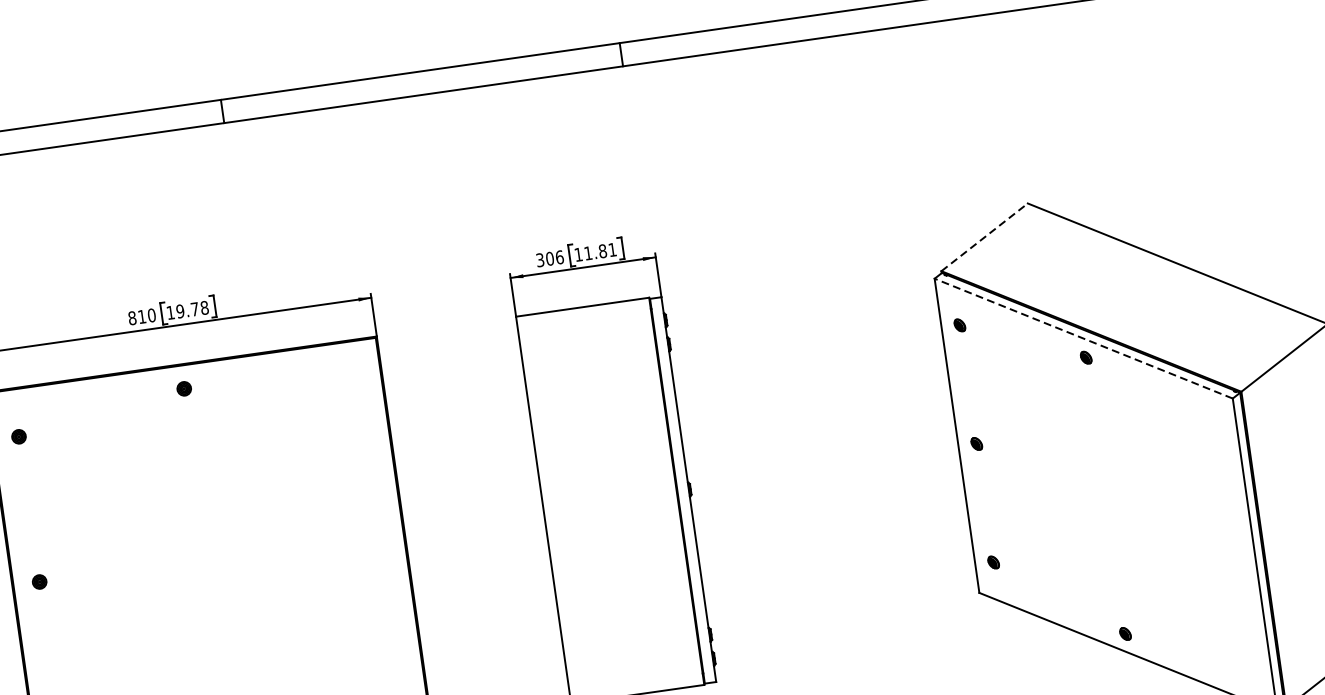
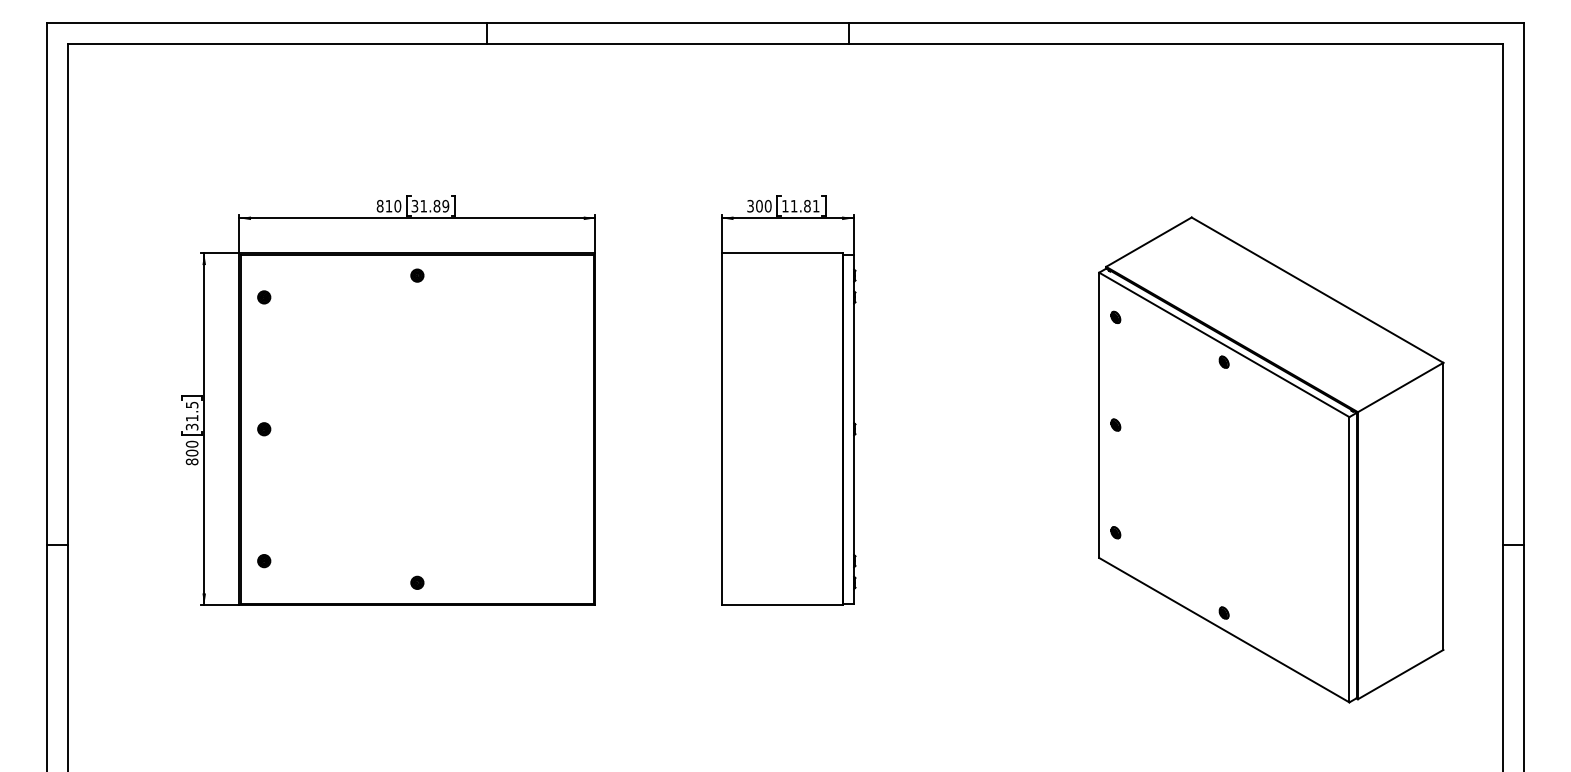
line: (985, 236) -> (1149, 241), dashed -> solid
text: (560, 257) -> (768, 206), 306 -> 300
text: (187, 309) -> (430, 205), 19.78 -> 31.89
line: (1082, 338) -> (1223, 344), dashed -> solid

